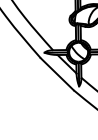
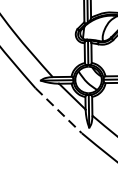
line: (57, 74) -> (58, 111), solid -> dashed

